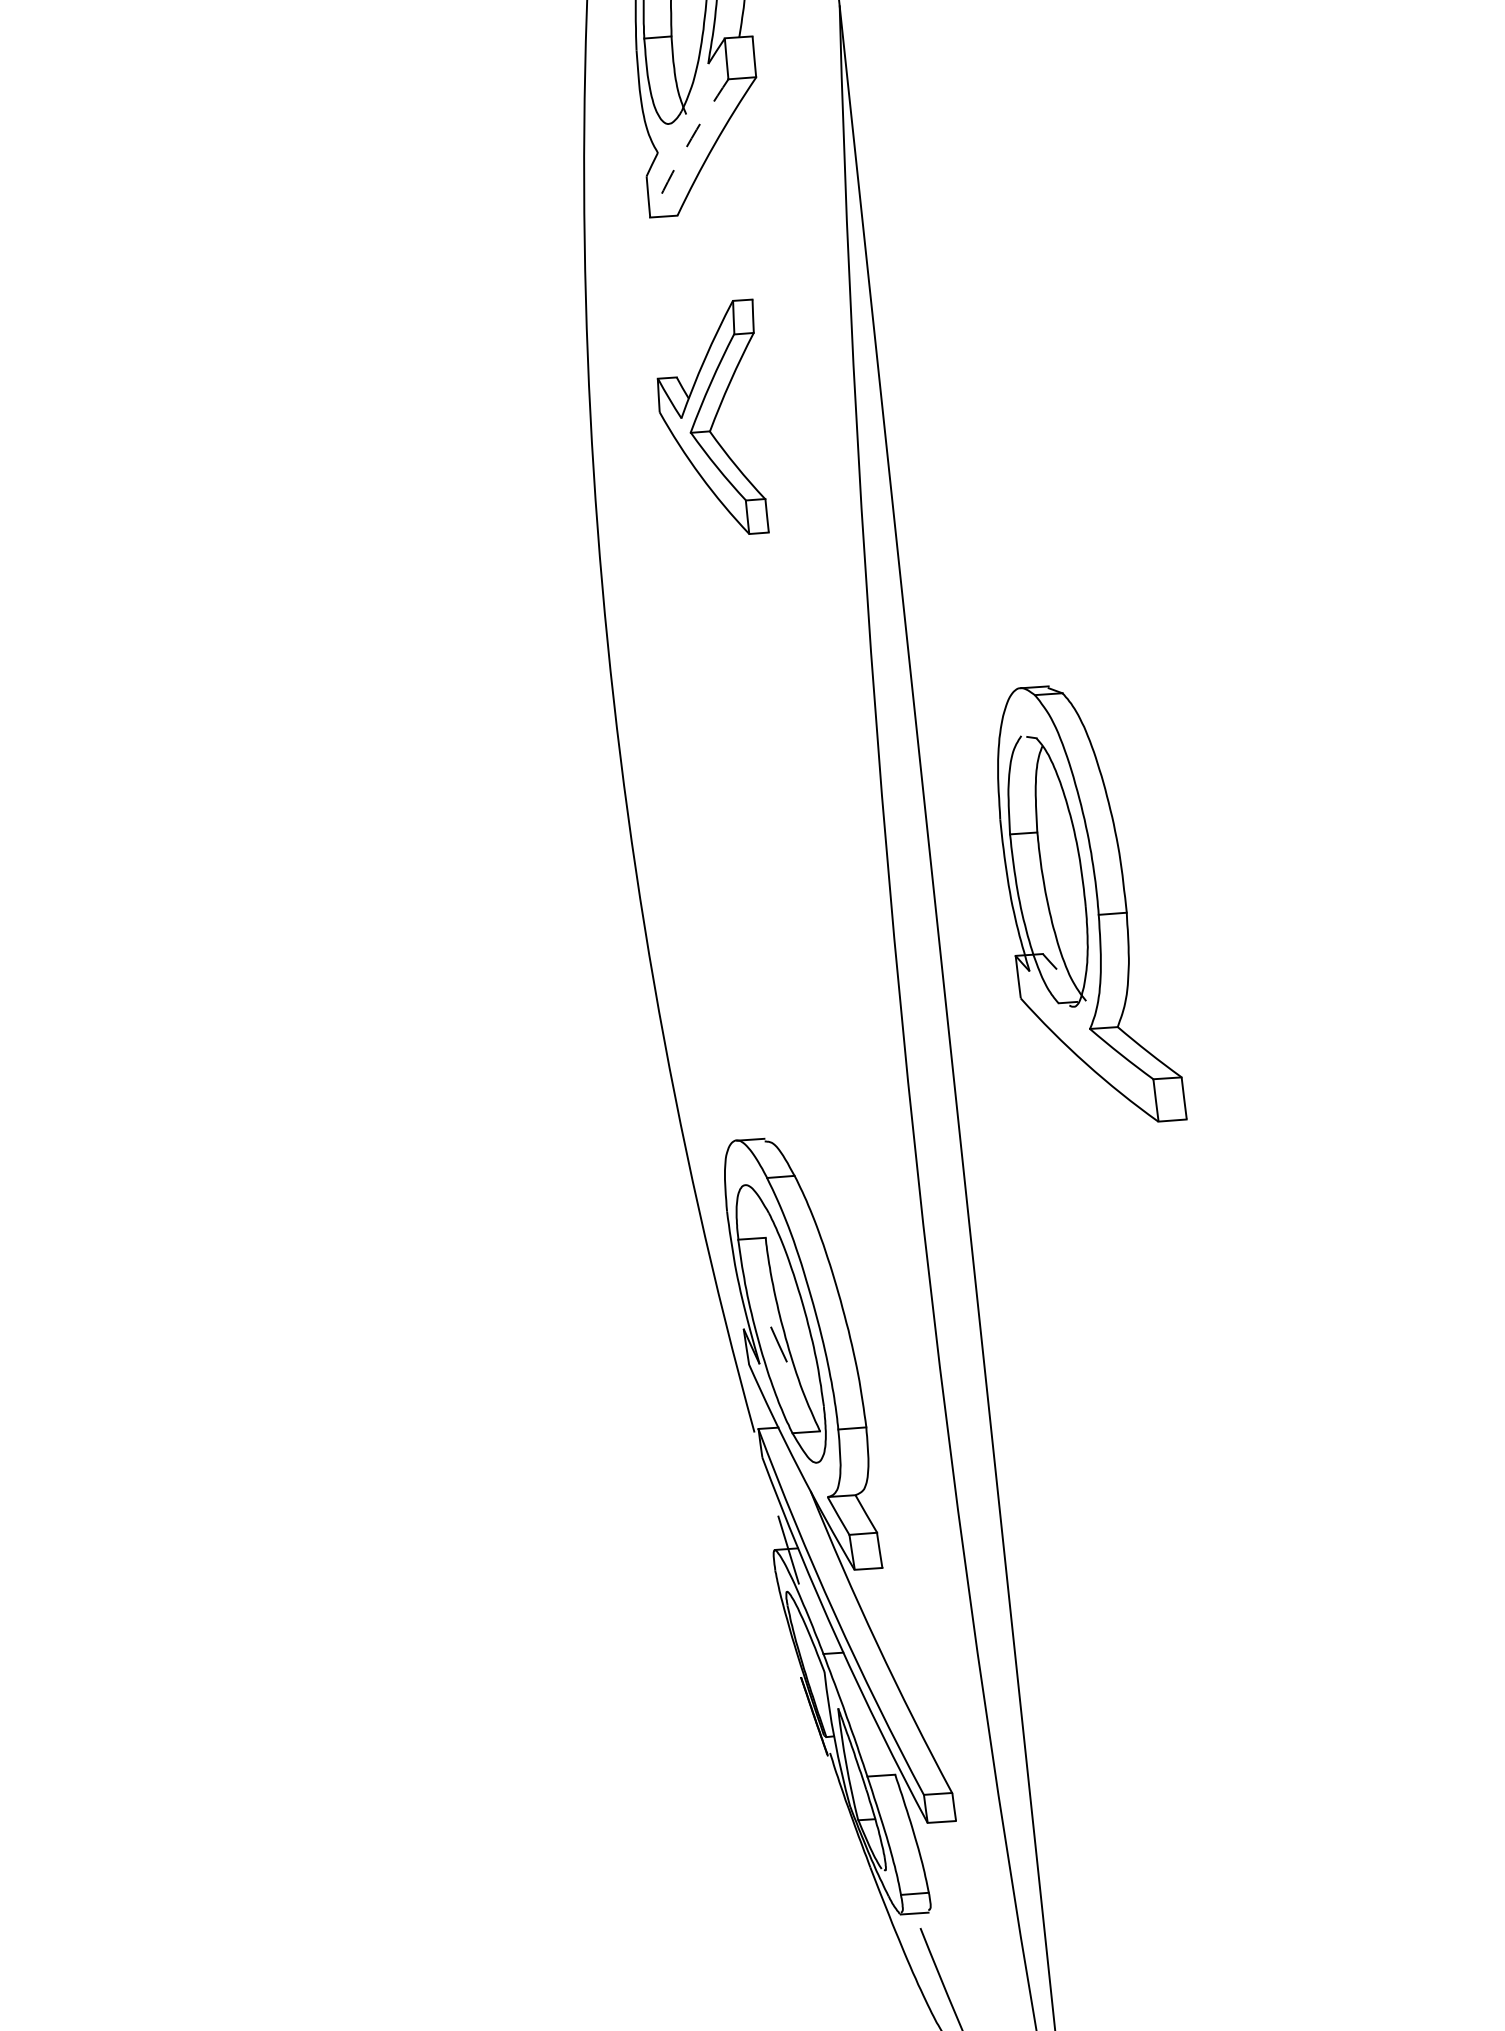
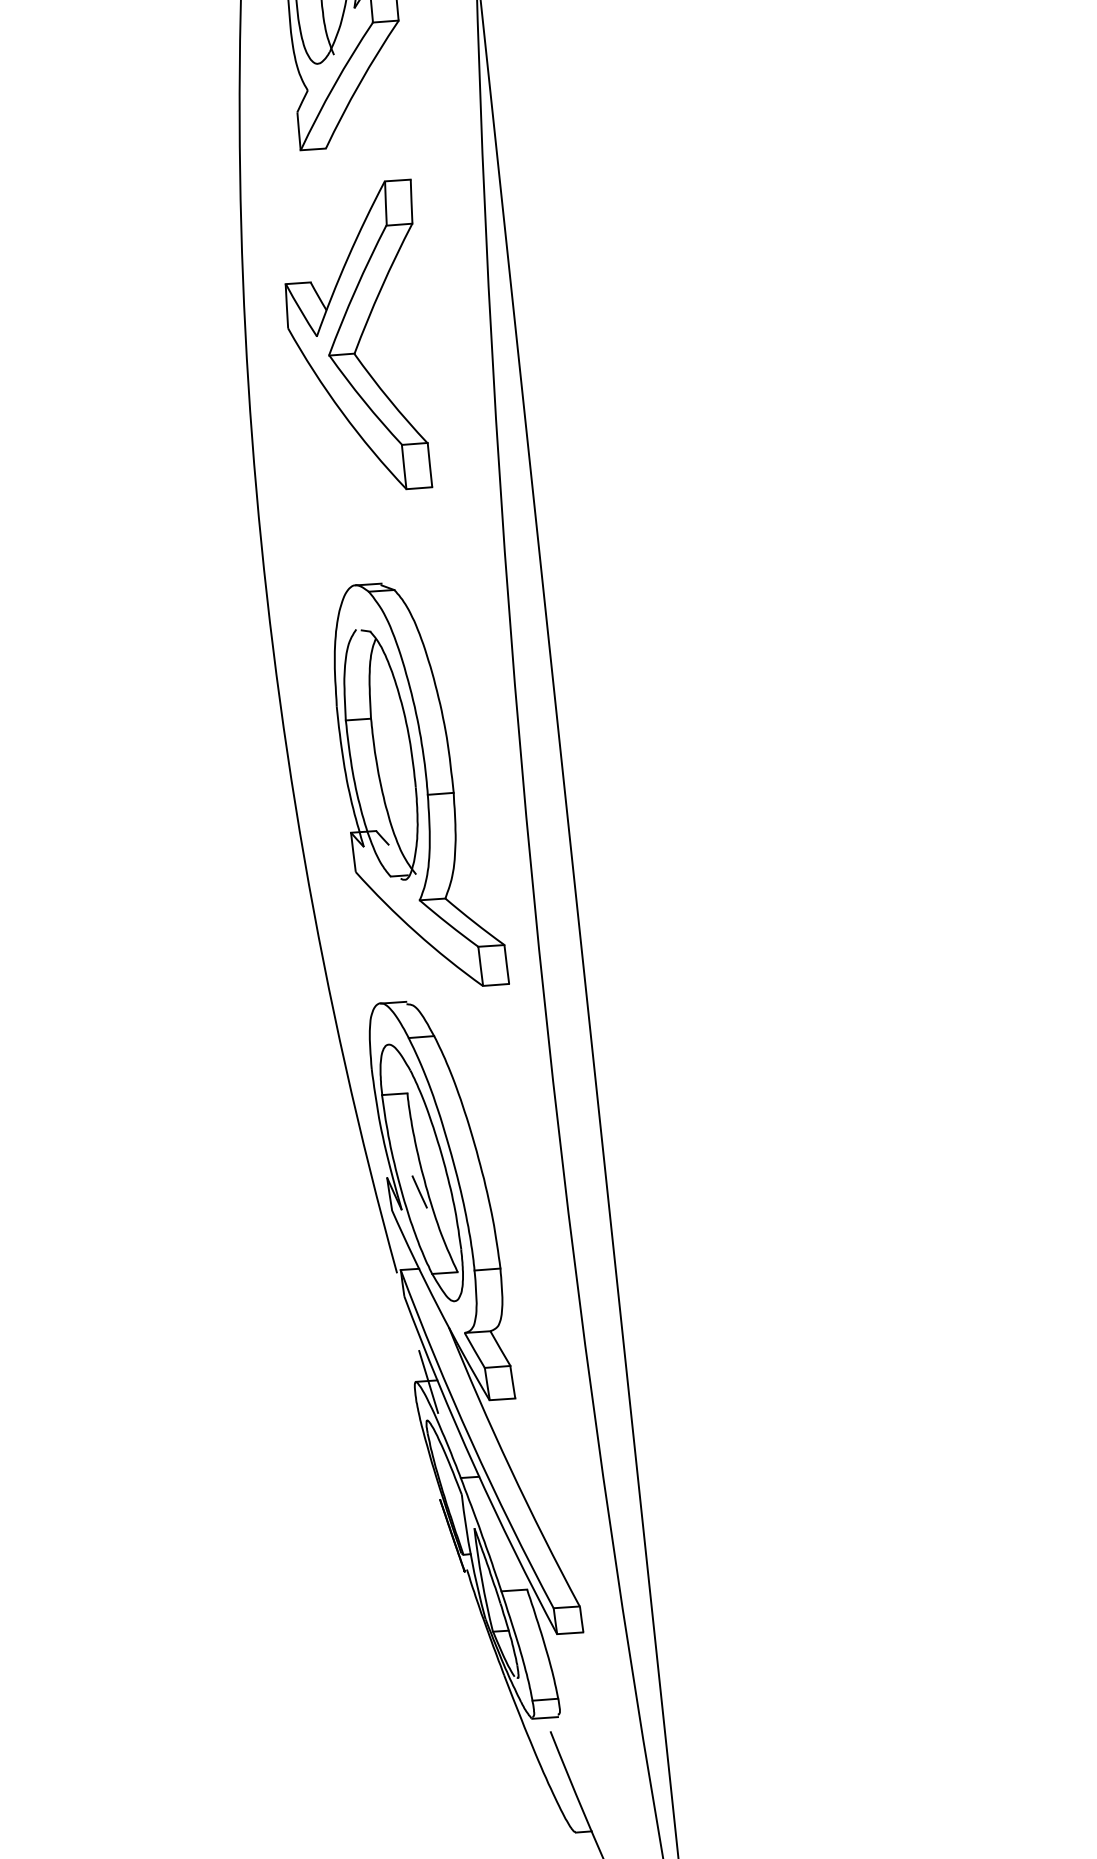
arc: (686, 146) -> (334, 84), dashed -> solid
part: (713, 416) -> (359, 334), size x1.43
part: (1092, 903) -> (422, 784), moved

